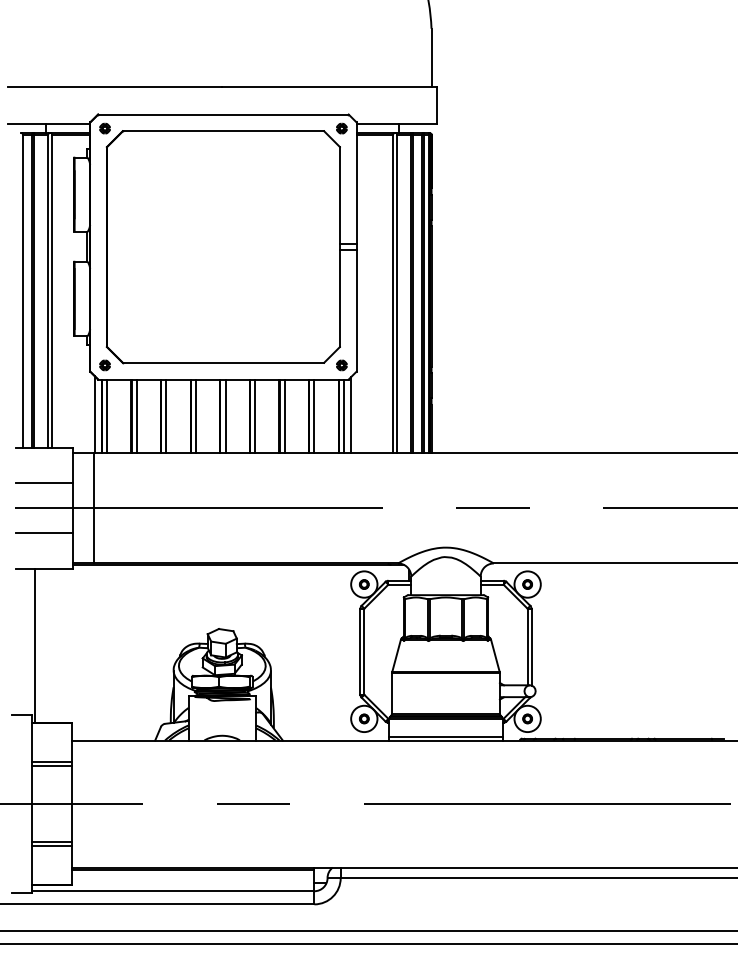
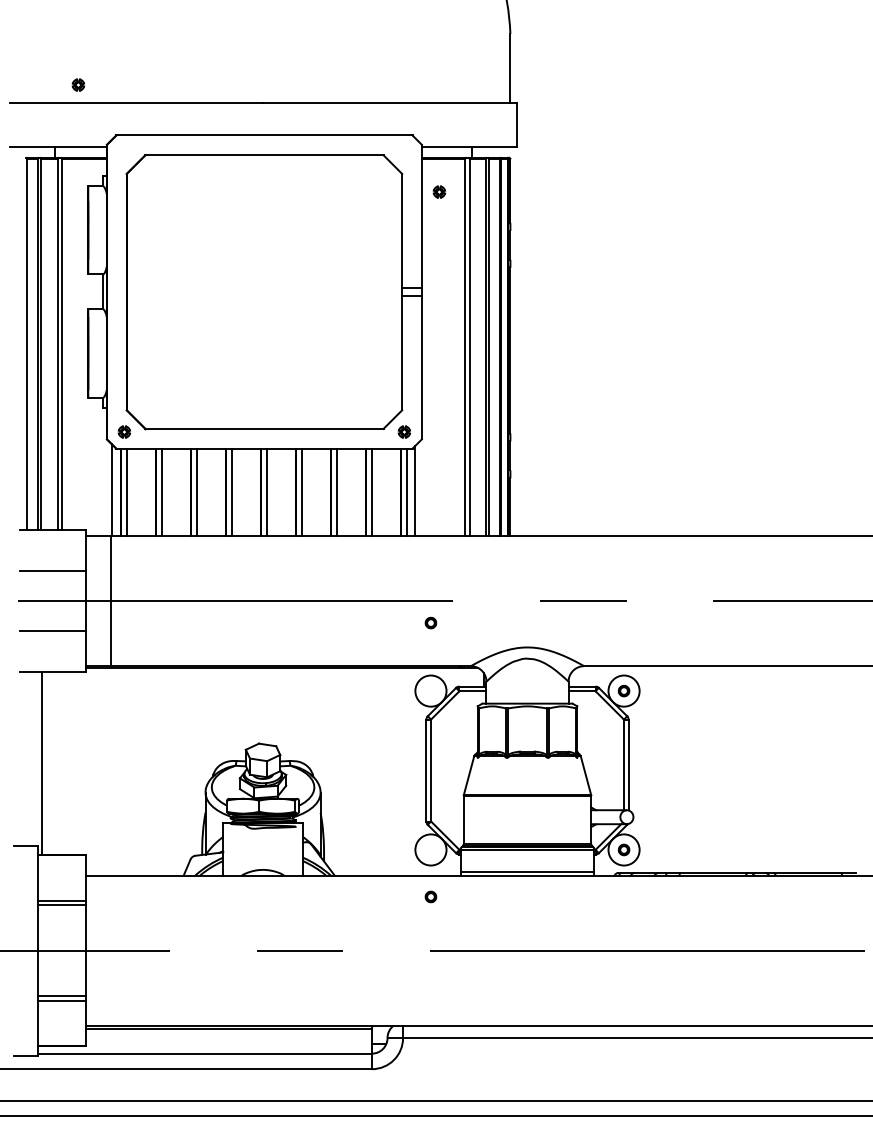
part: (104, 128) -> (77, 84), moved
part: (341, 128) -> (438, 191), moved
part: (363, 584) -> (430, 622), moved
part: (363, 718) -> (430, 896), moved

